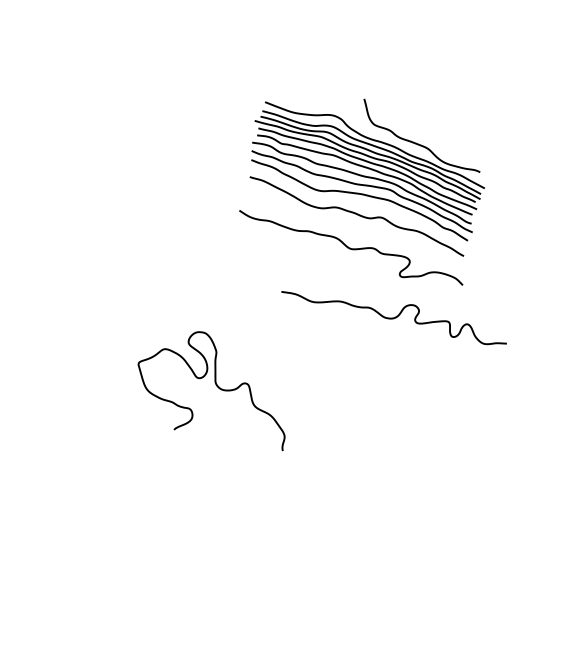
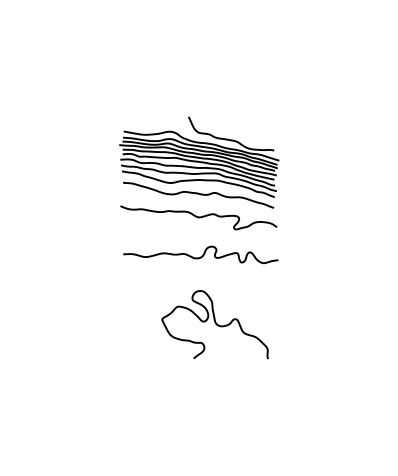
curve: (395, 315) -> (201, 255), moved
curve: (215, 385) -> (215, 324), moved

